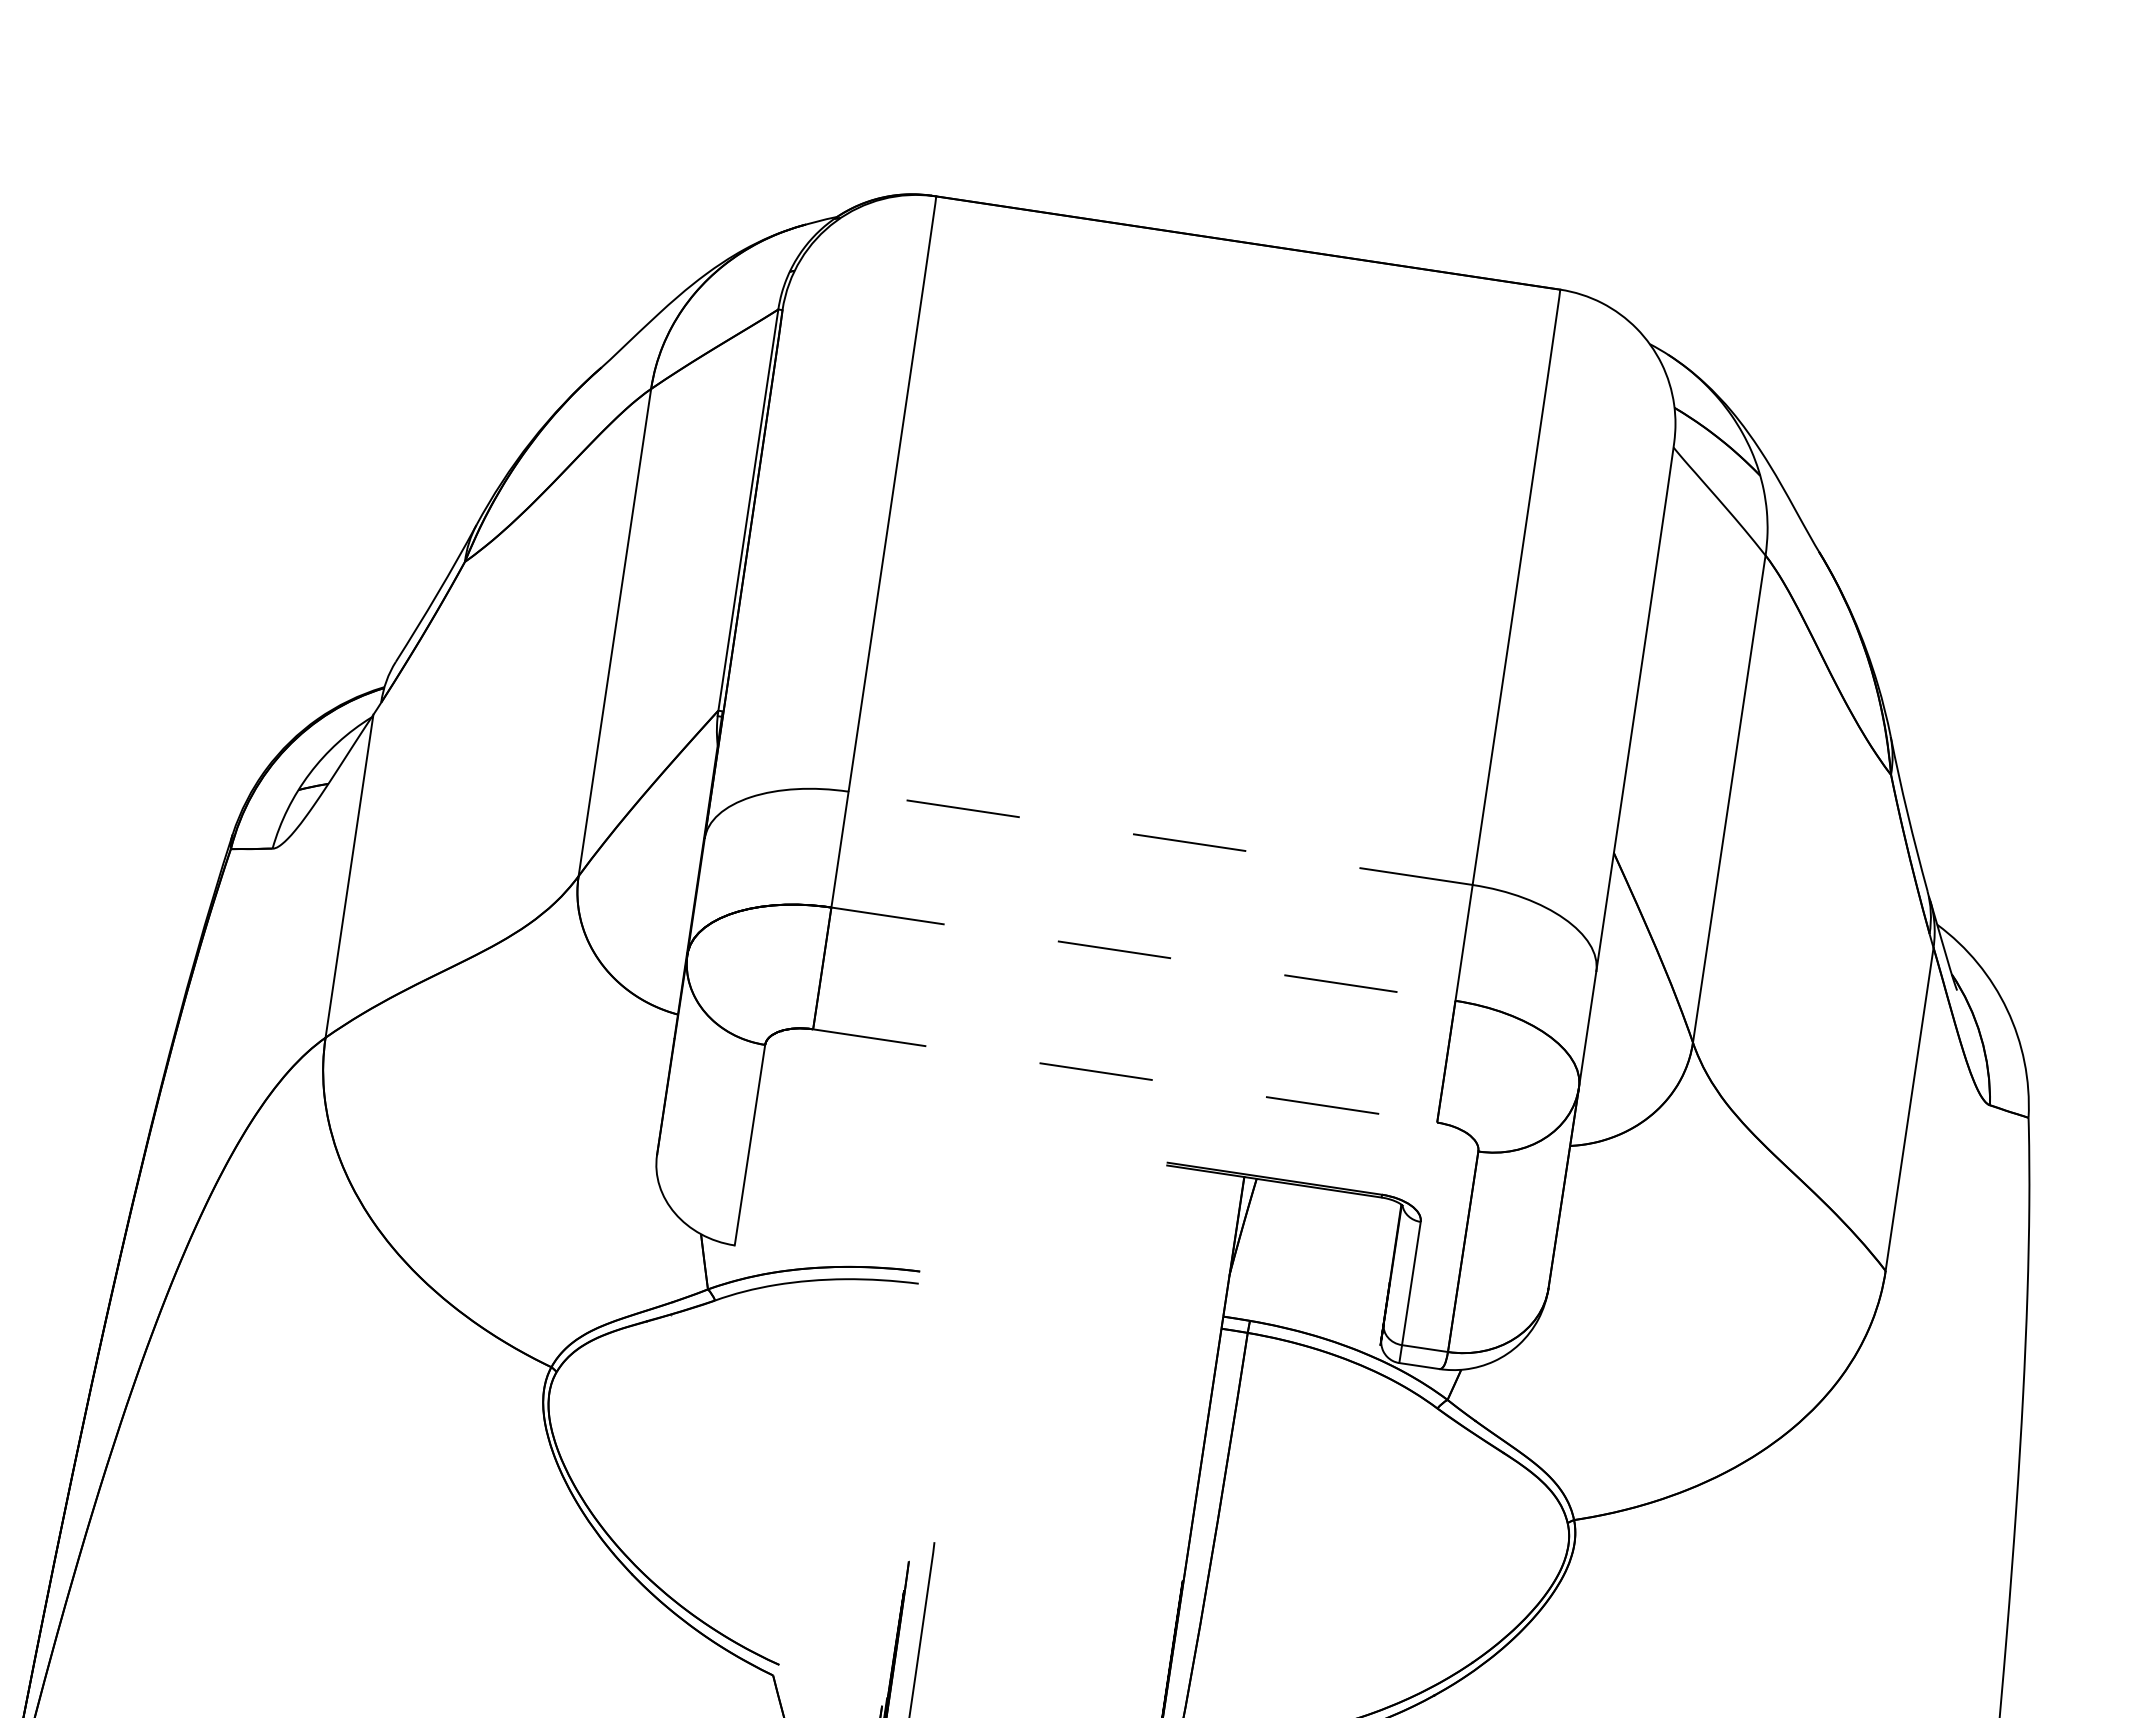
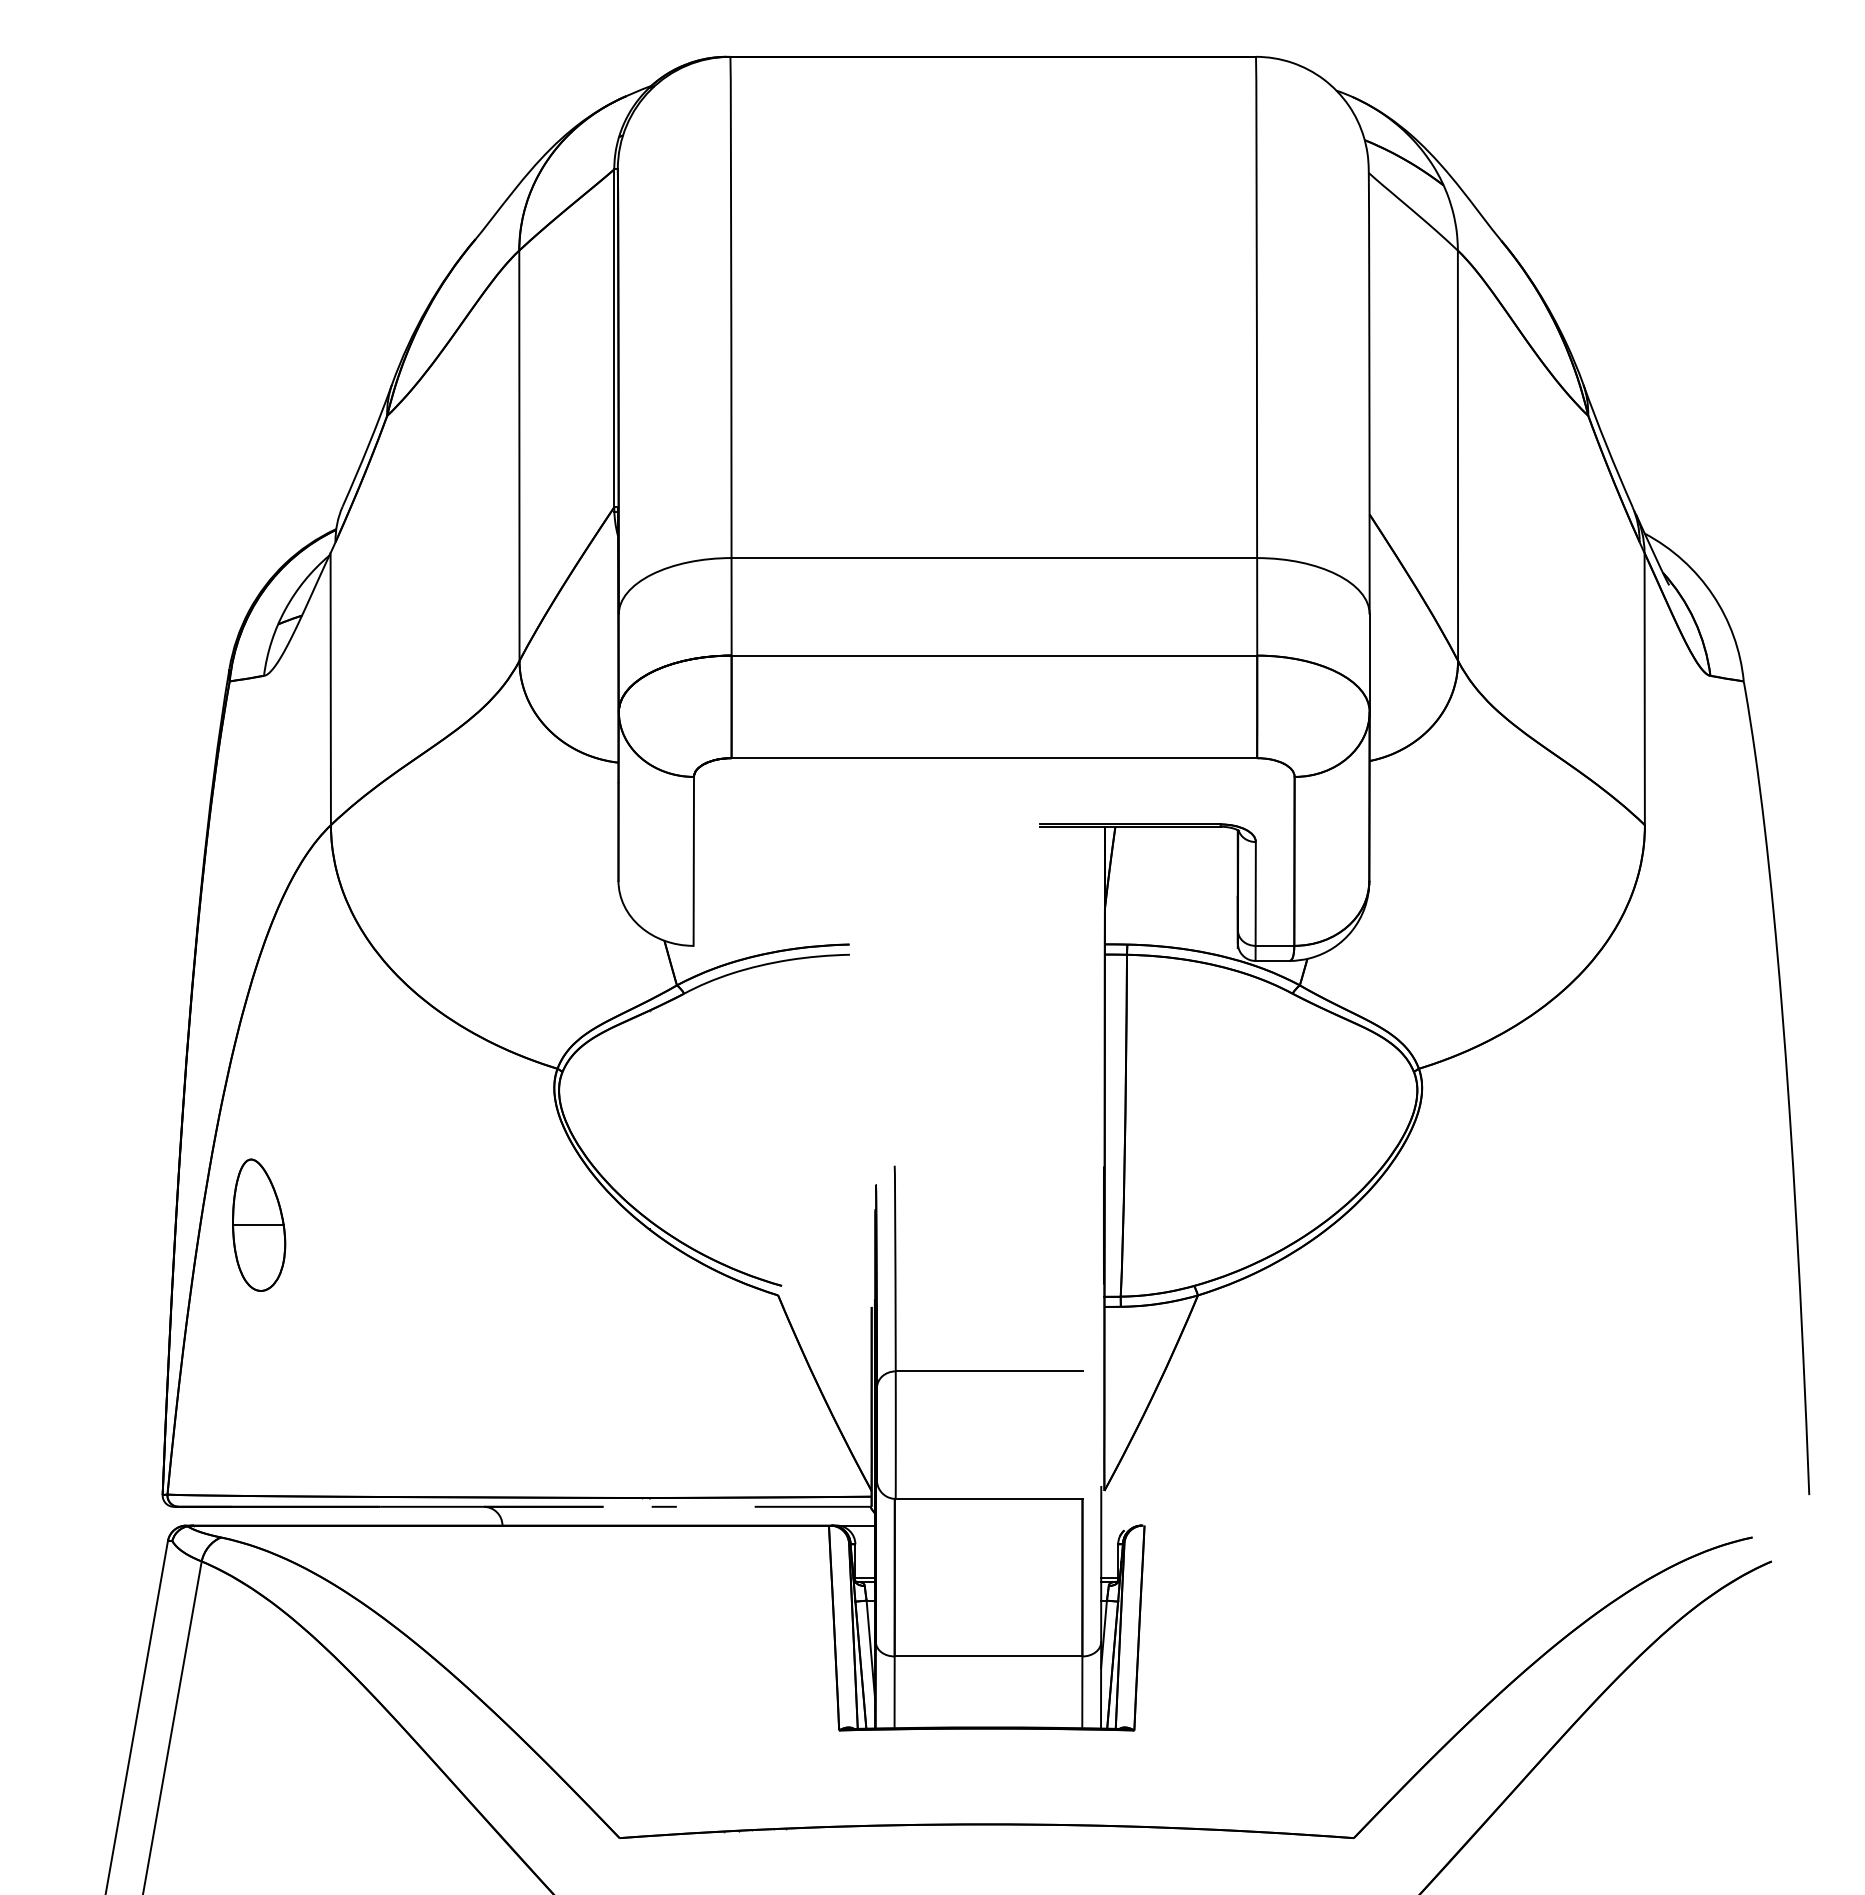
line: (1160, 838) -> (994, 558), dashed -> solid
line: (1143, 954) -> (994, 655), dashed -> solid
line: (1125, 1076) -> (994, 758), dashed -> solid
part: (169, 1499) -> (259, 1224), added

